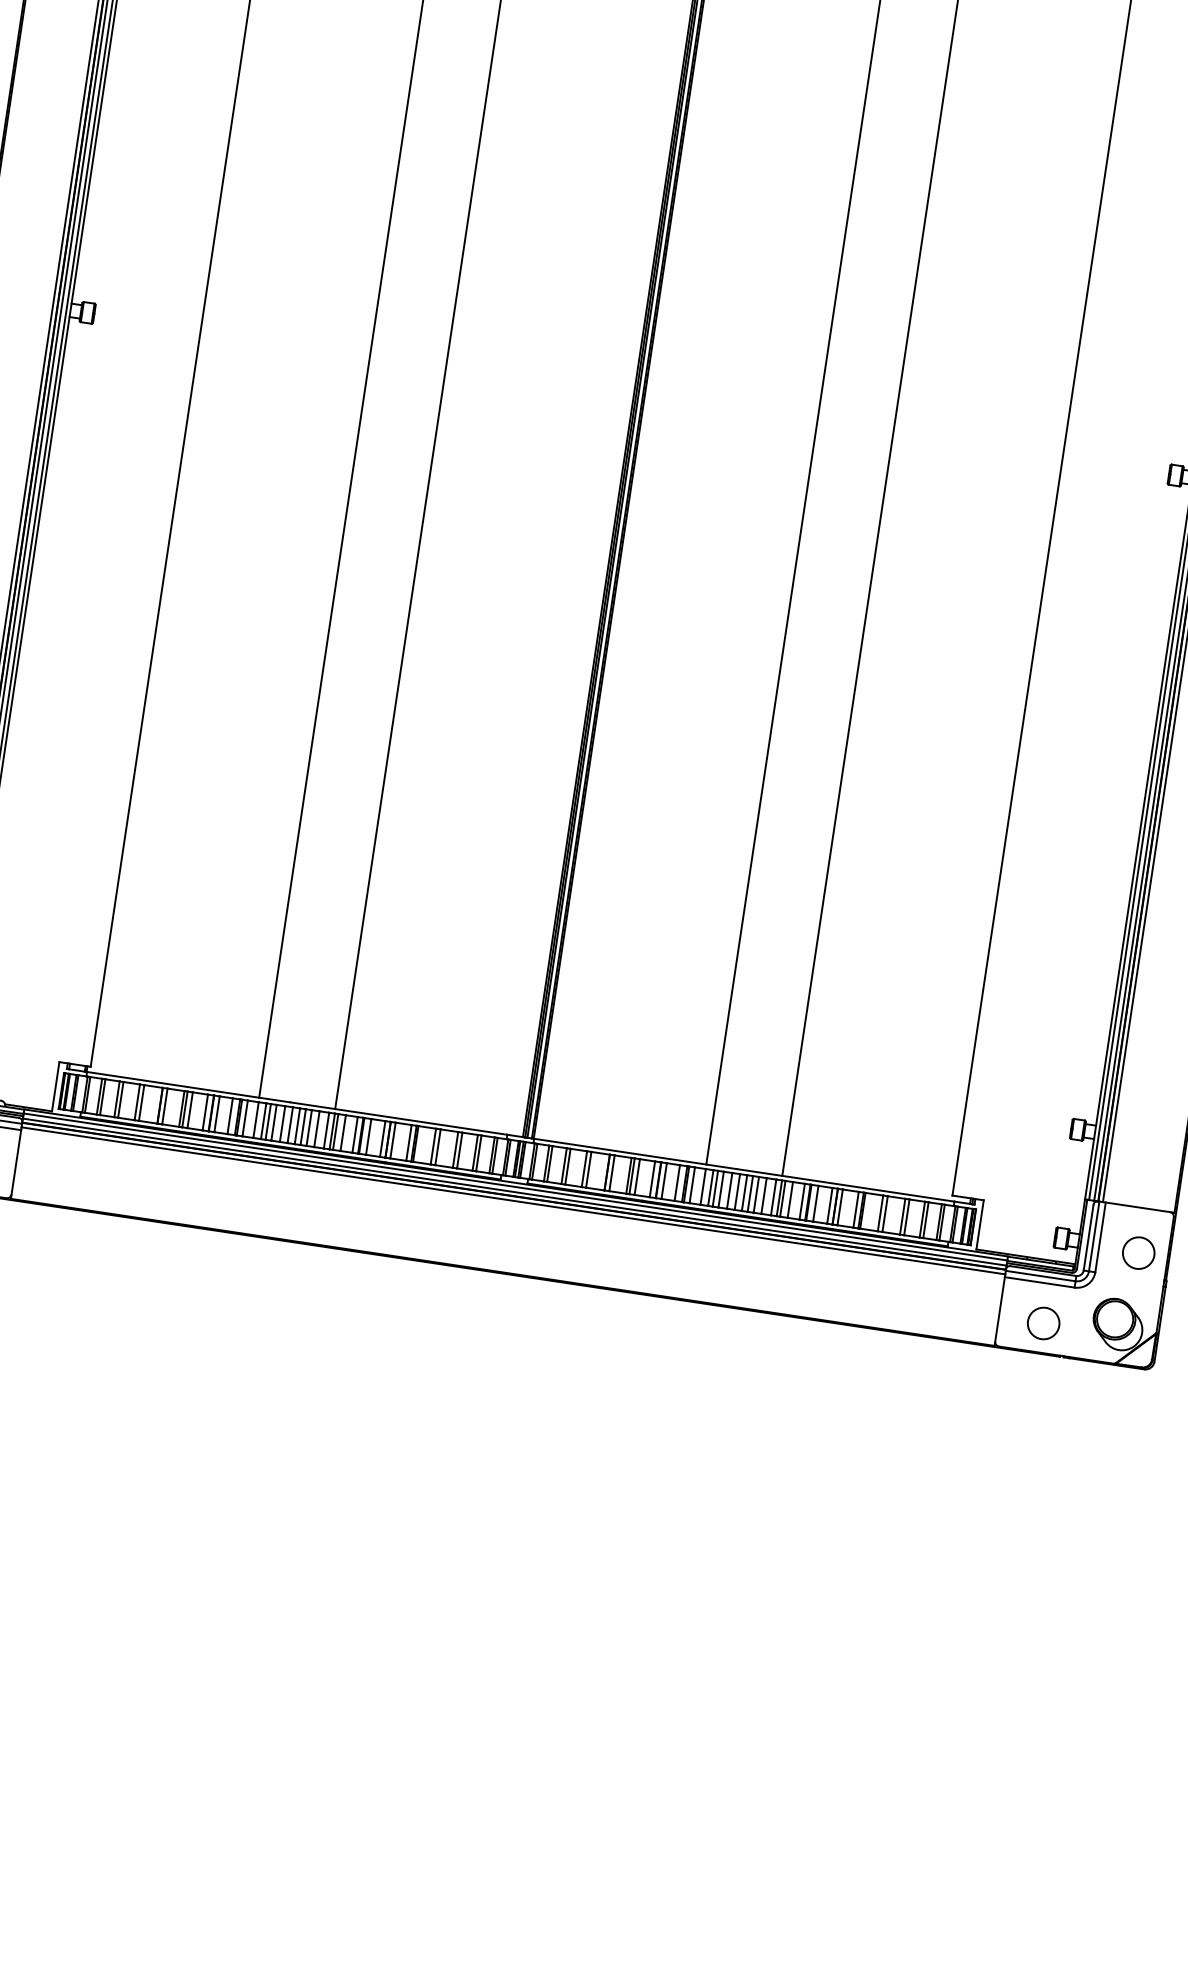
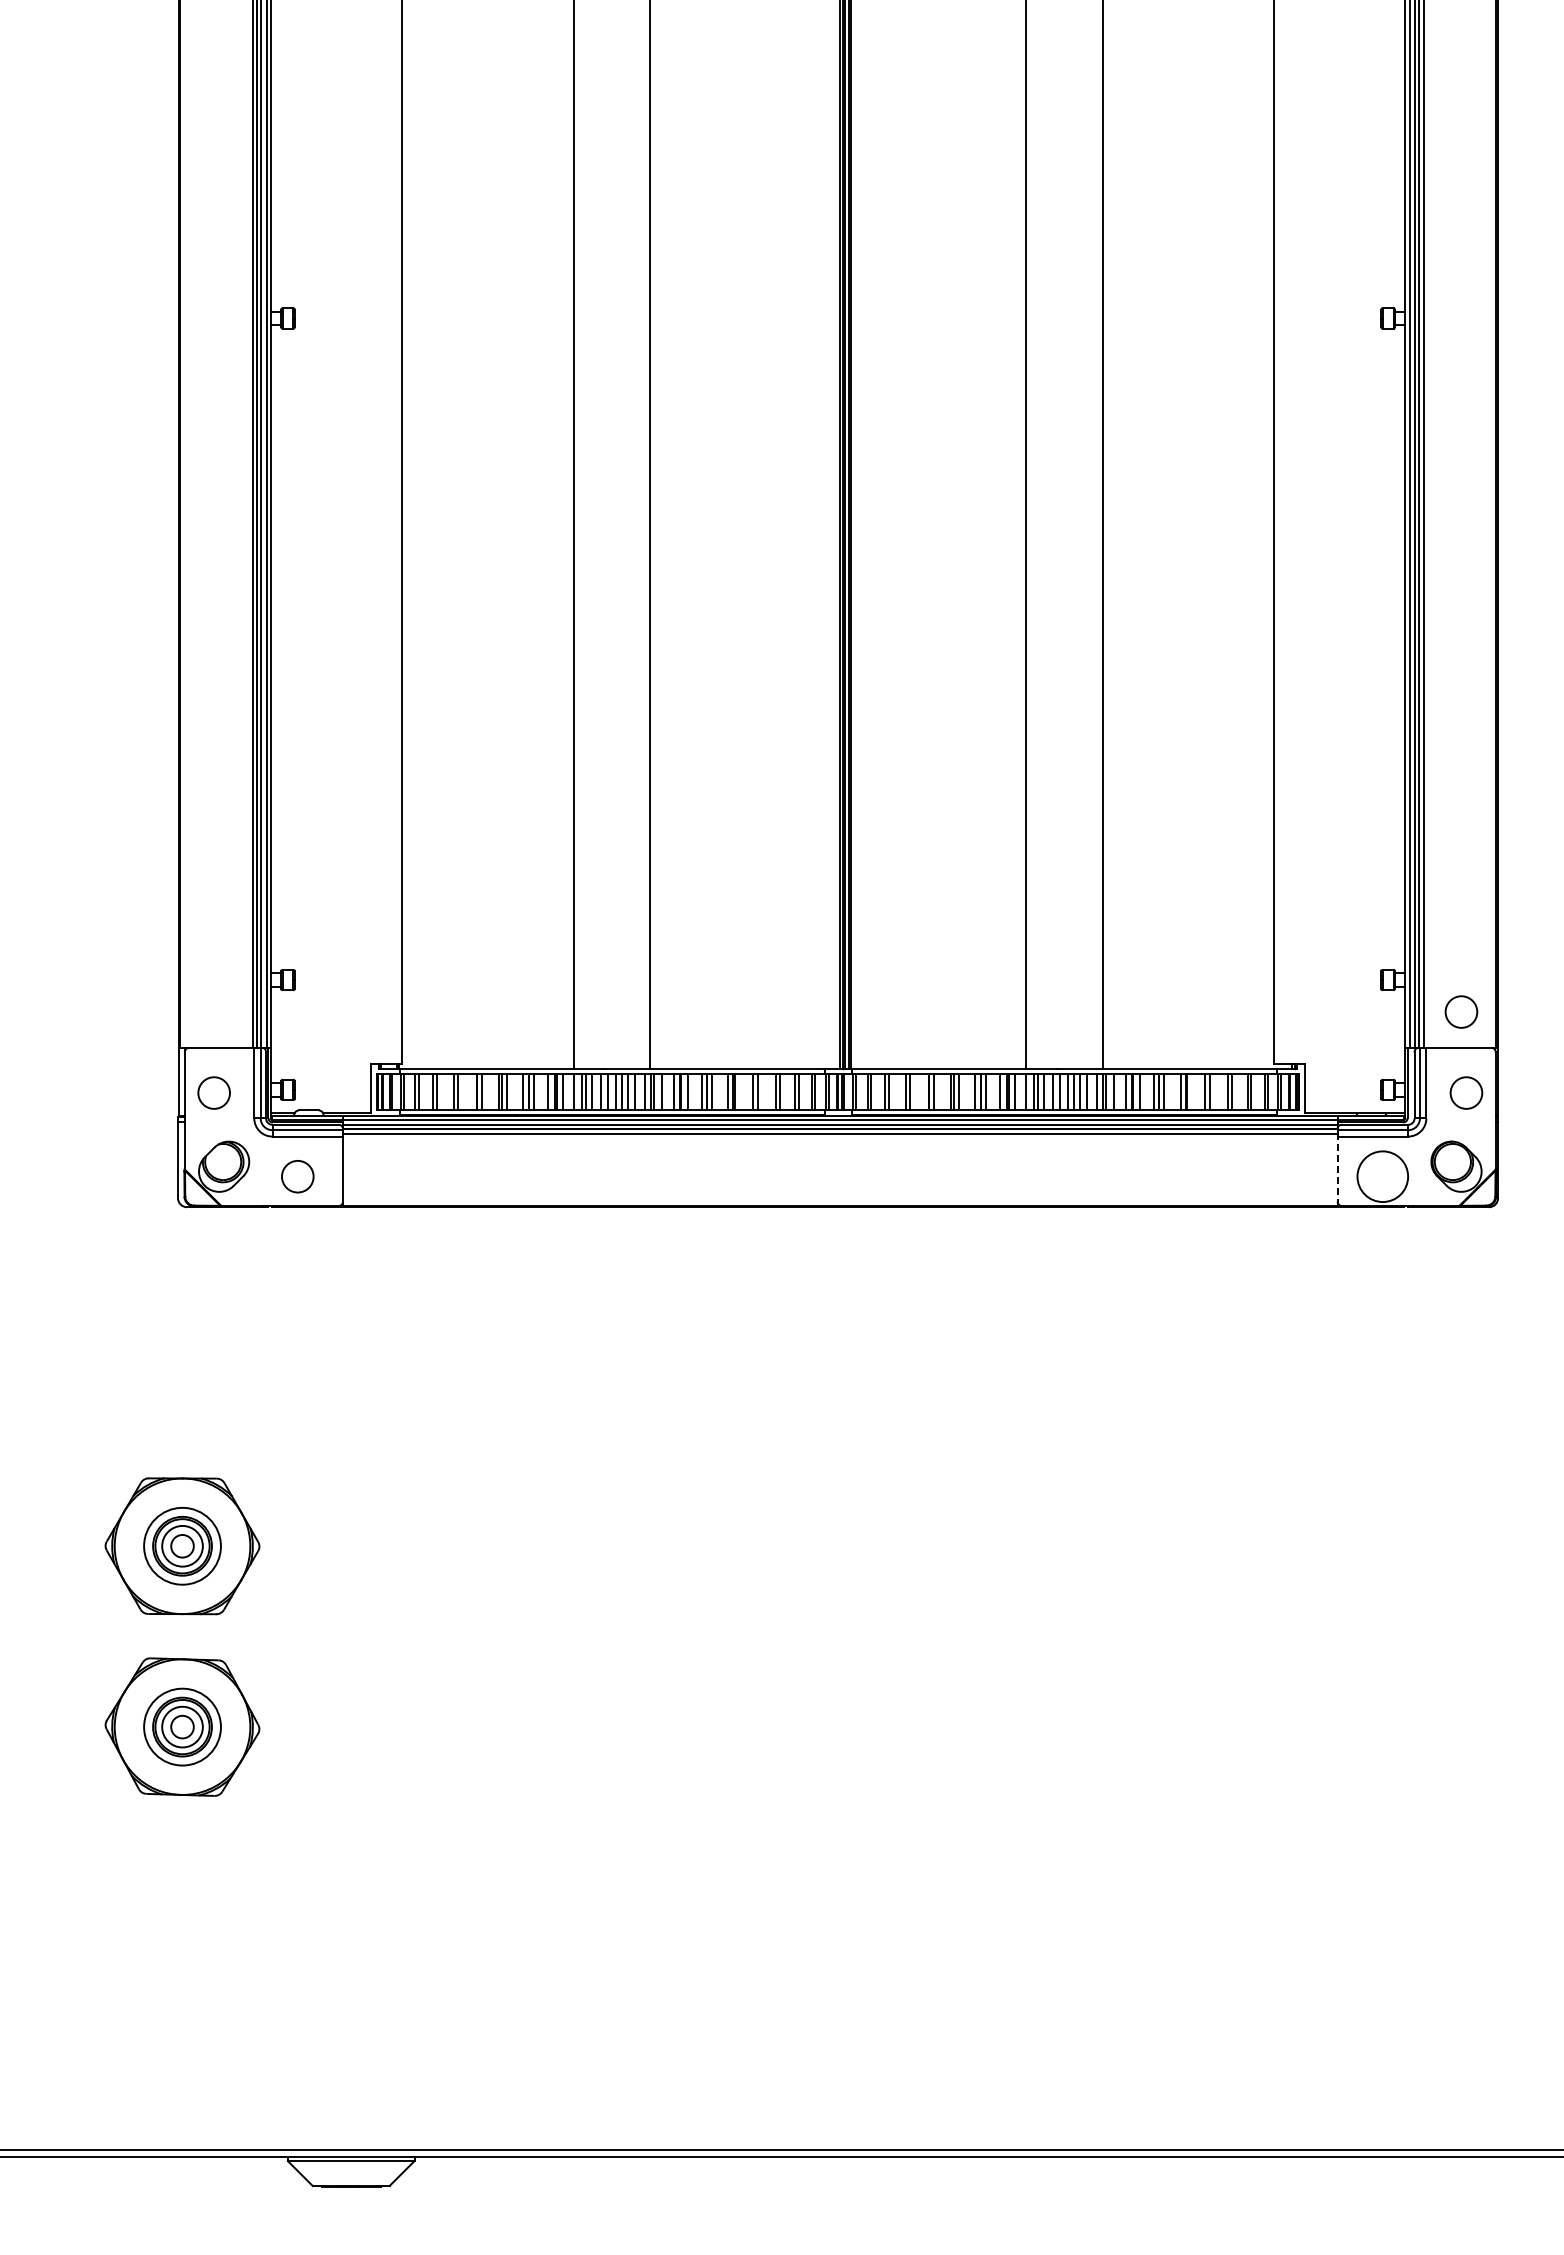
circle: (1145, 1171) -> (1461, 1011), added
line: (999, 1309) -> (1337, 1169), solid -> dashed
circle: (1043, 1323) -> (1382, 1176), size x1.6

